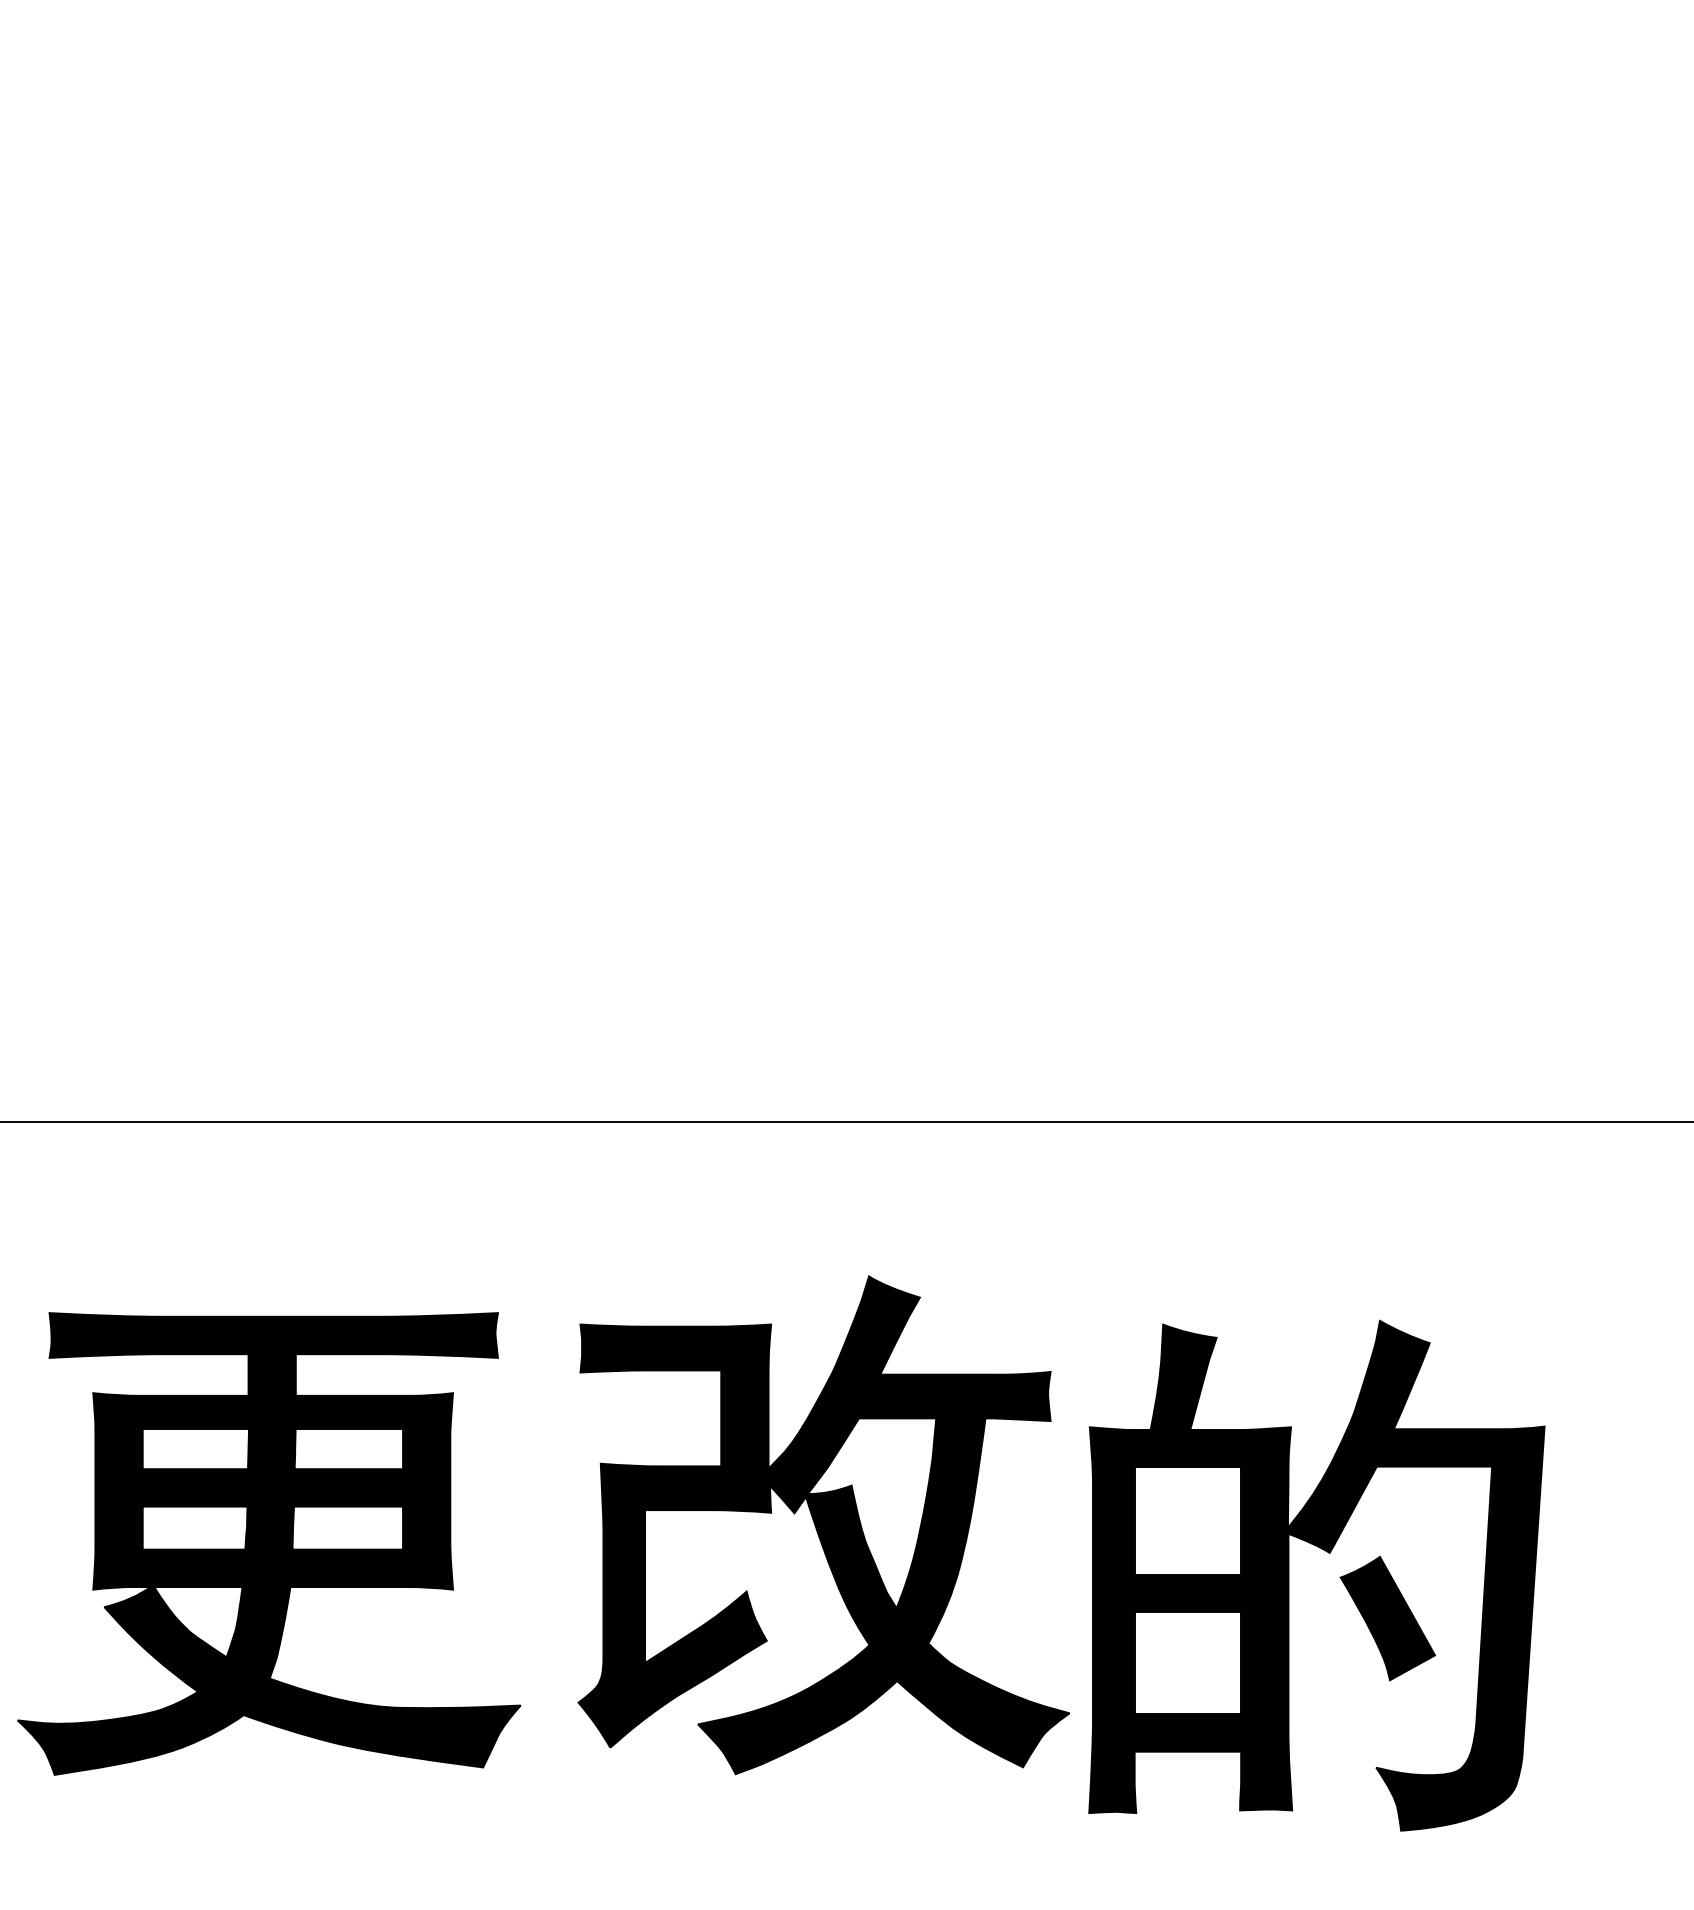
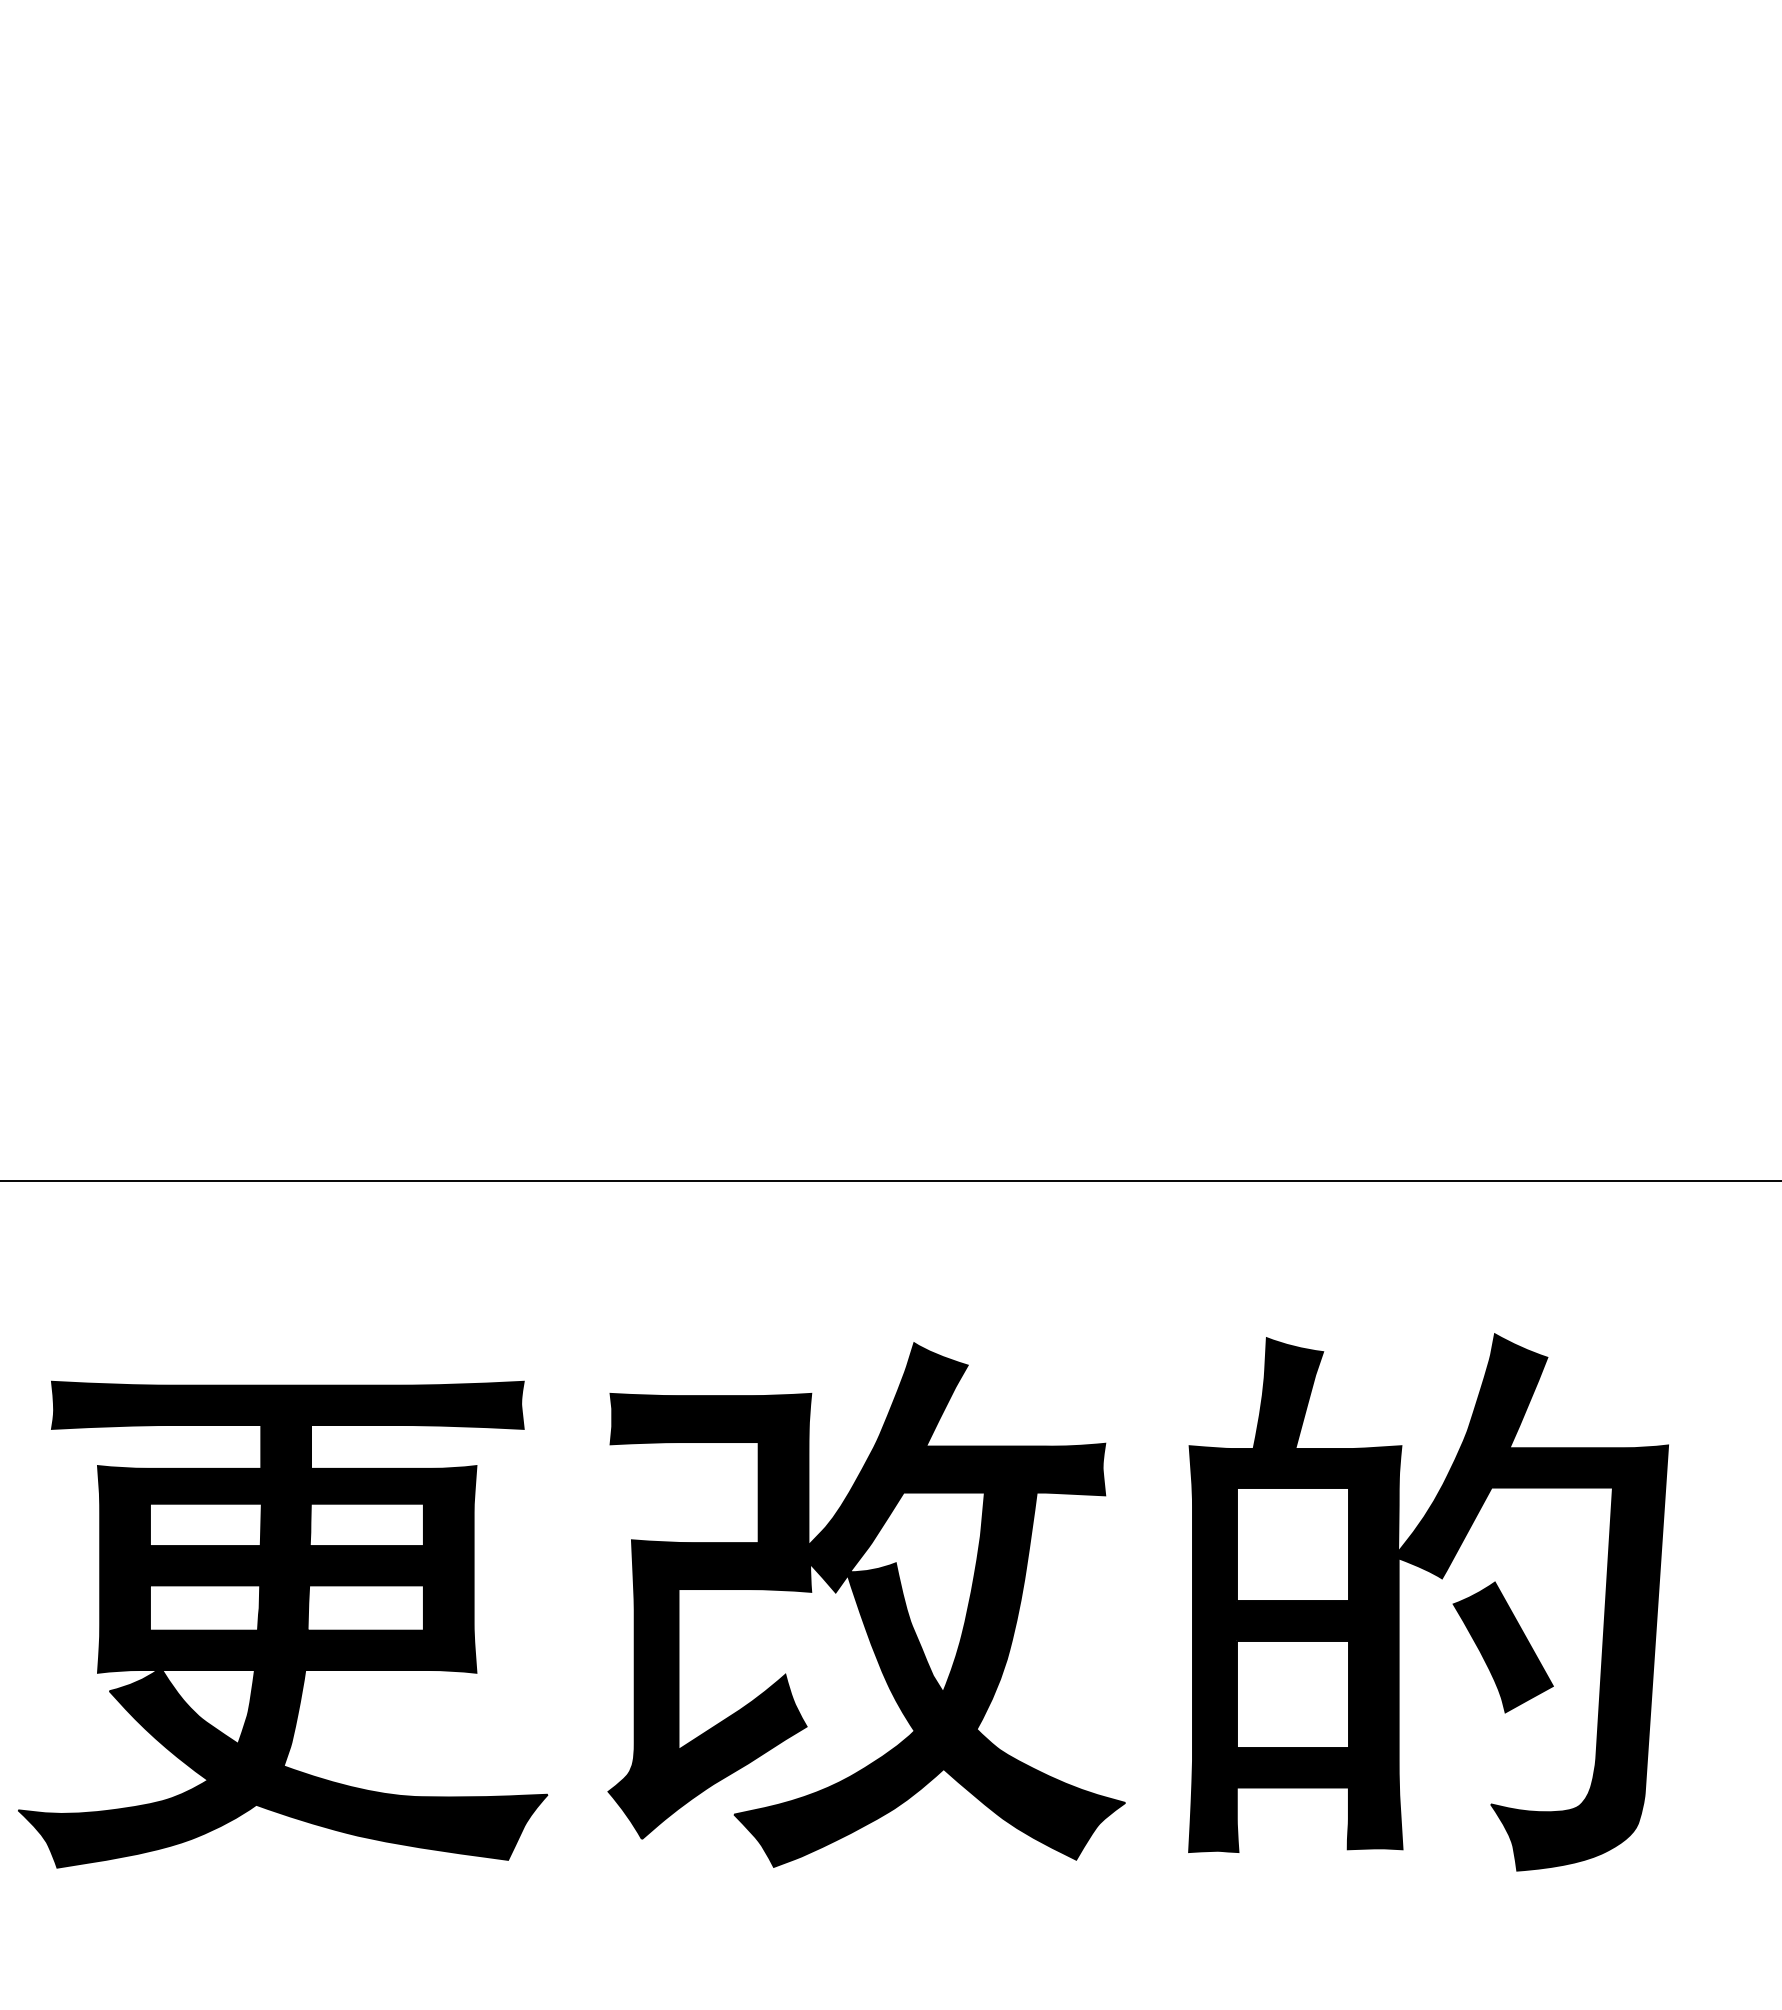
part: (1339, 1577) -> (1452, 1604), moved

